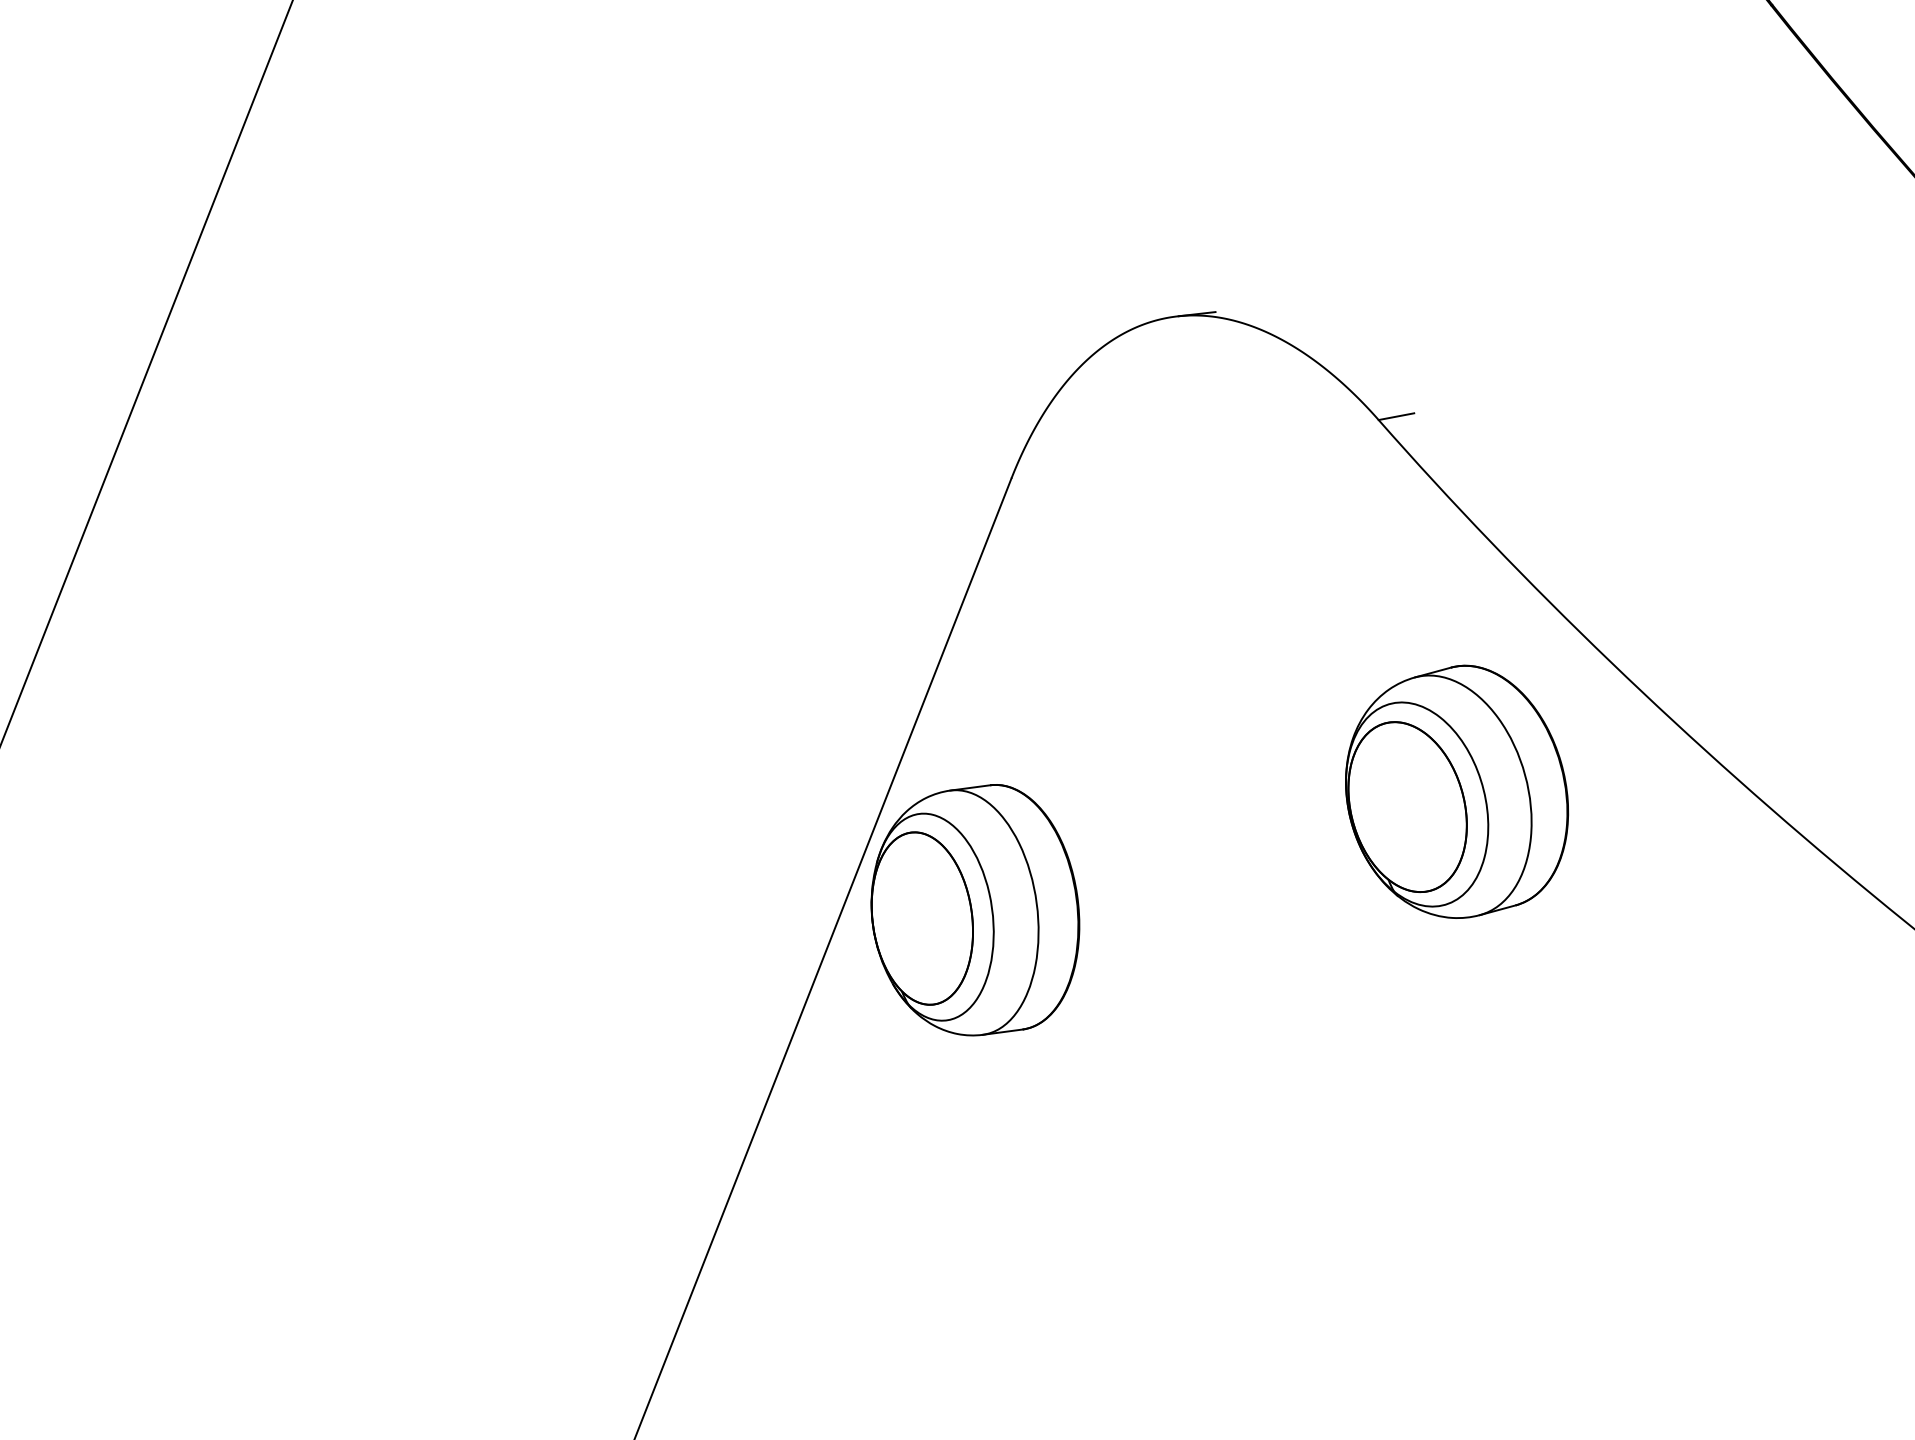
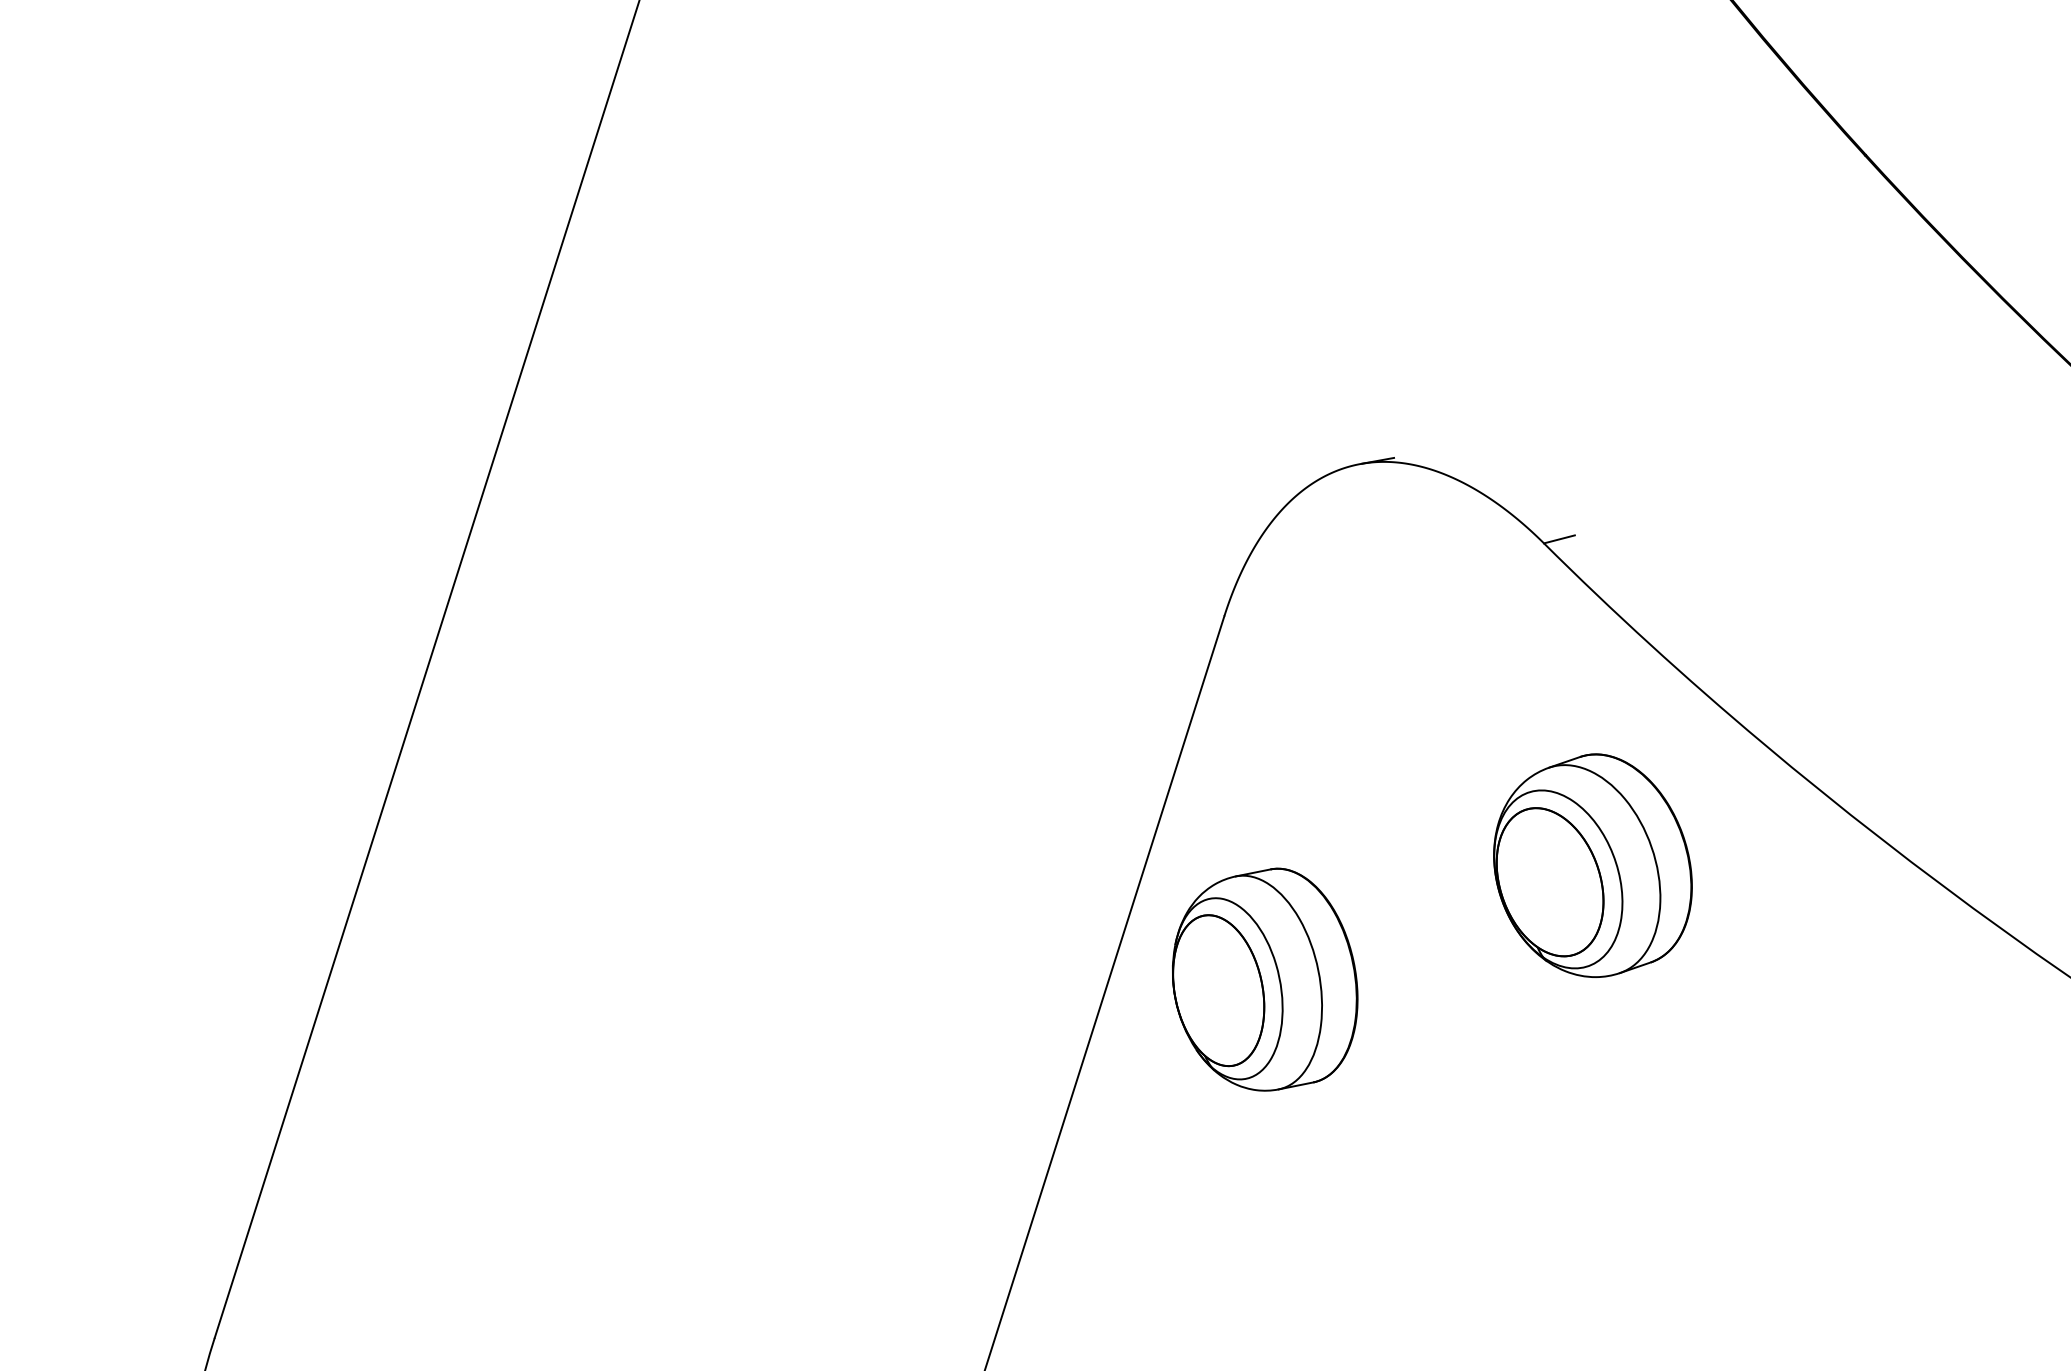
part: (1456, 791) -> (1592, 865), moved
part: (976, 909) -> (1265, 979), moved

